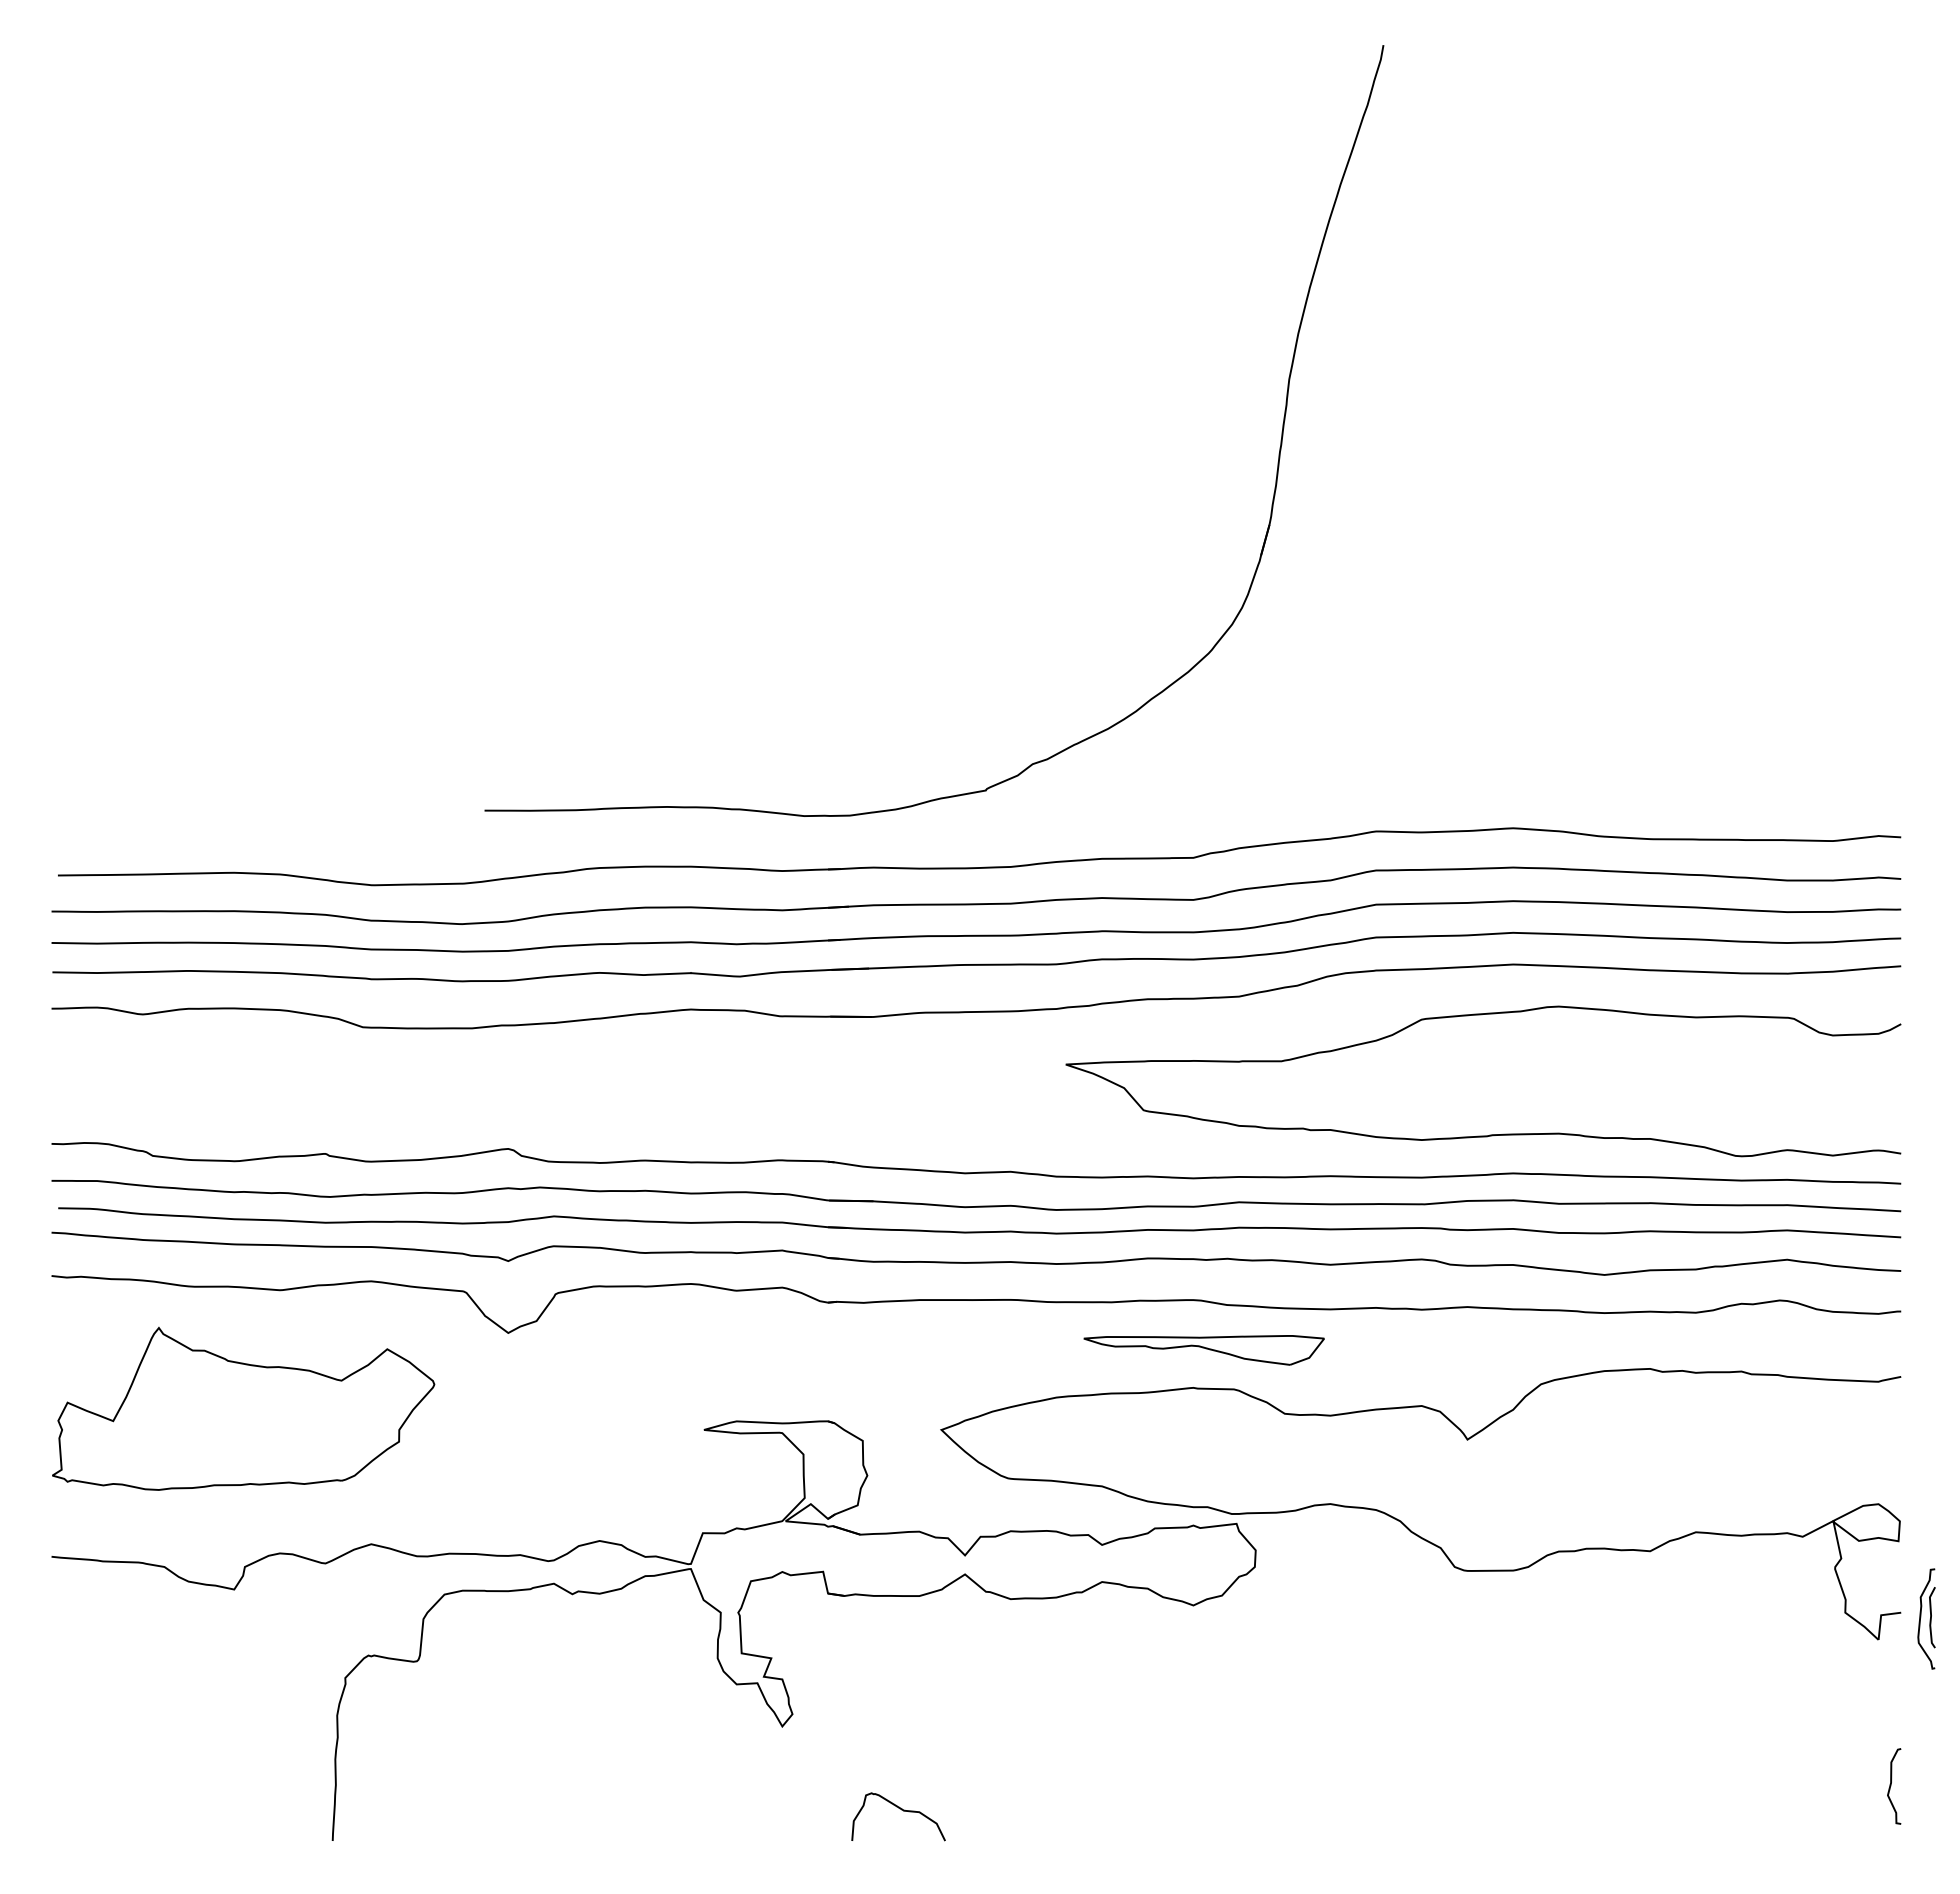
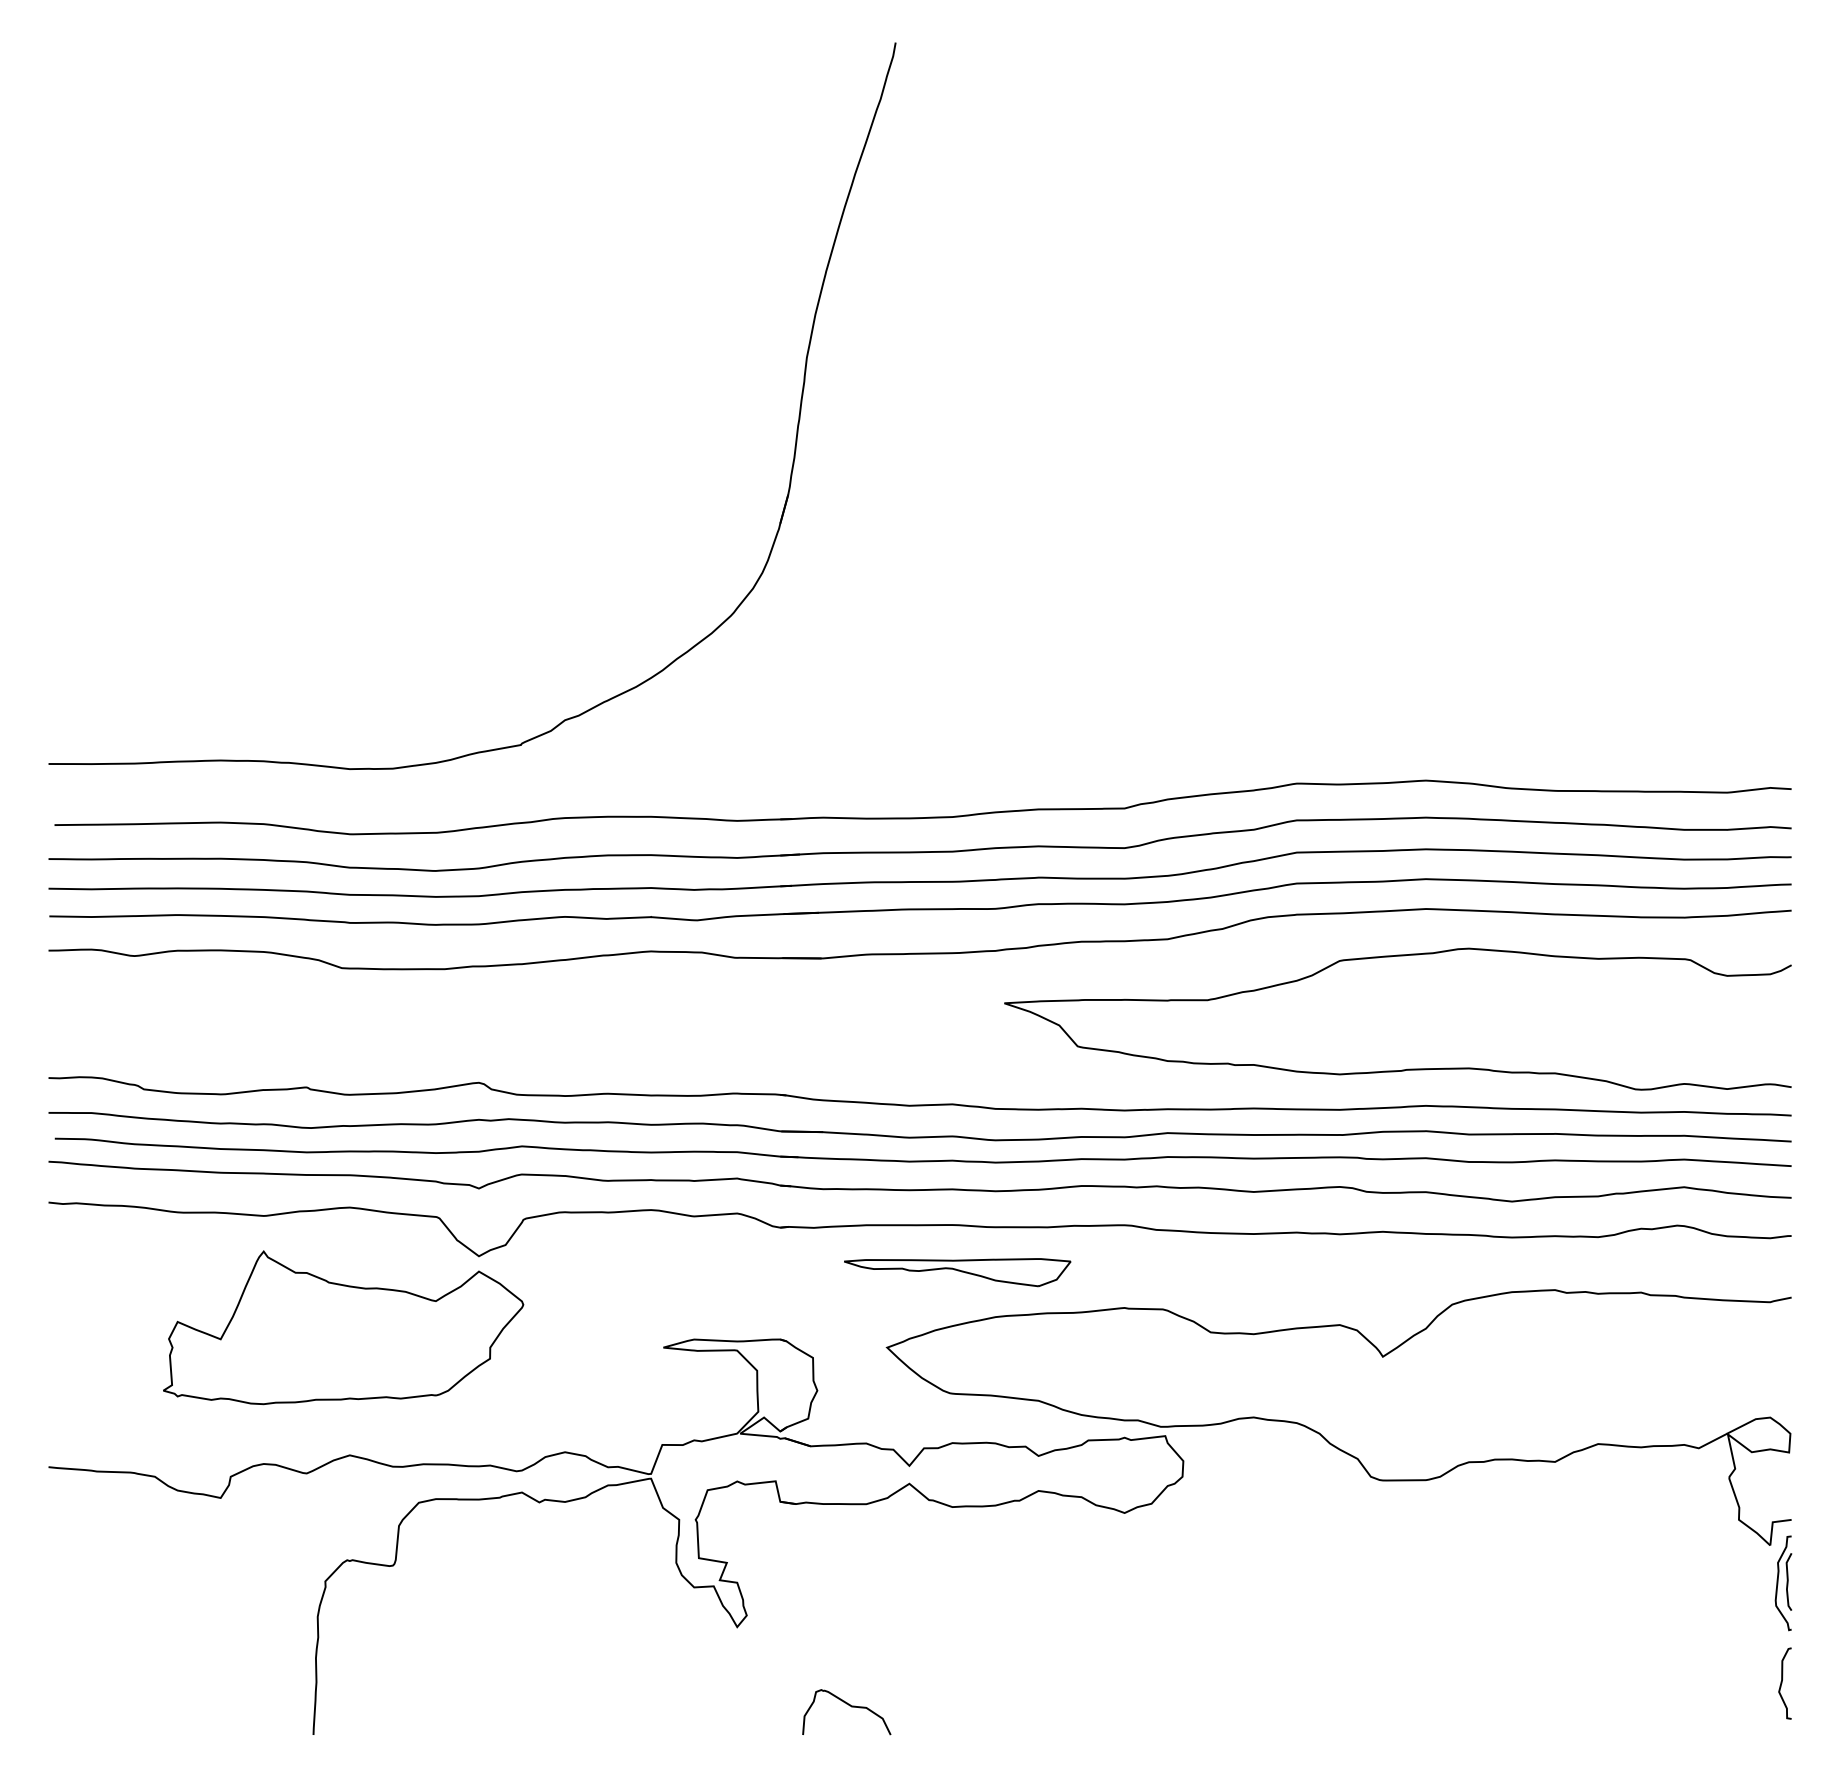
part: (1074, 743) -> (604, 700), moved
part: (1203, 1350) -> (956, 1272), moved
part: (243, 1408) -> (343, 1327), moved
part: (1926, 1618) -> (1783, 1582), moved

